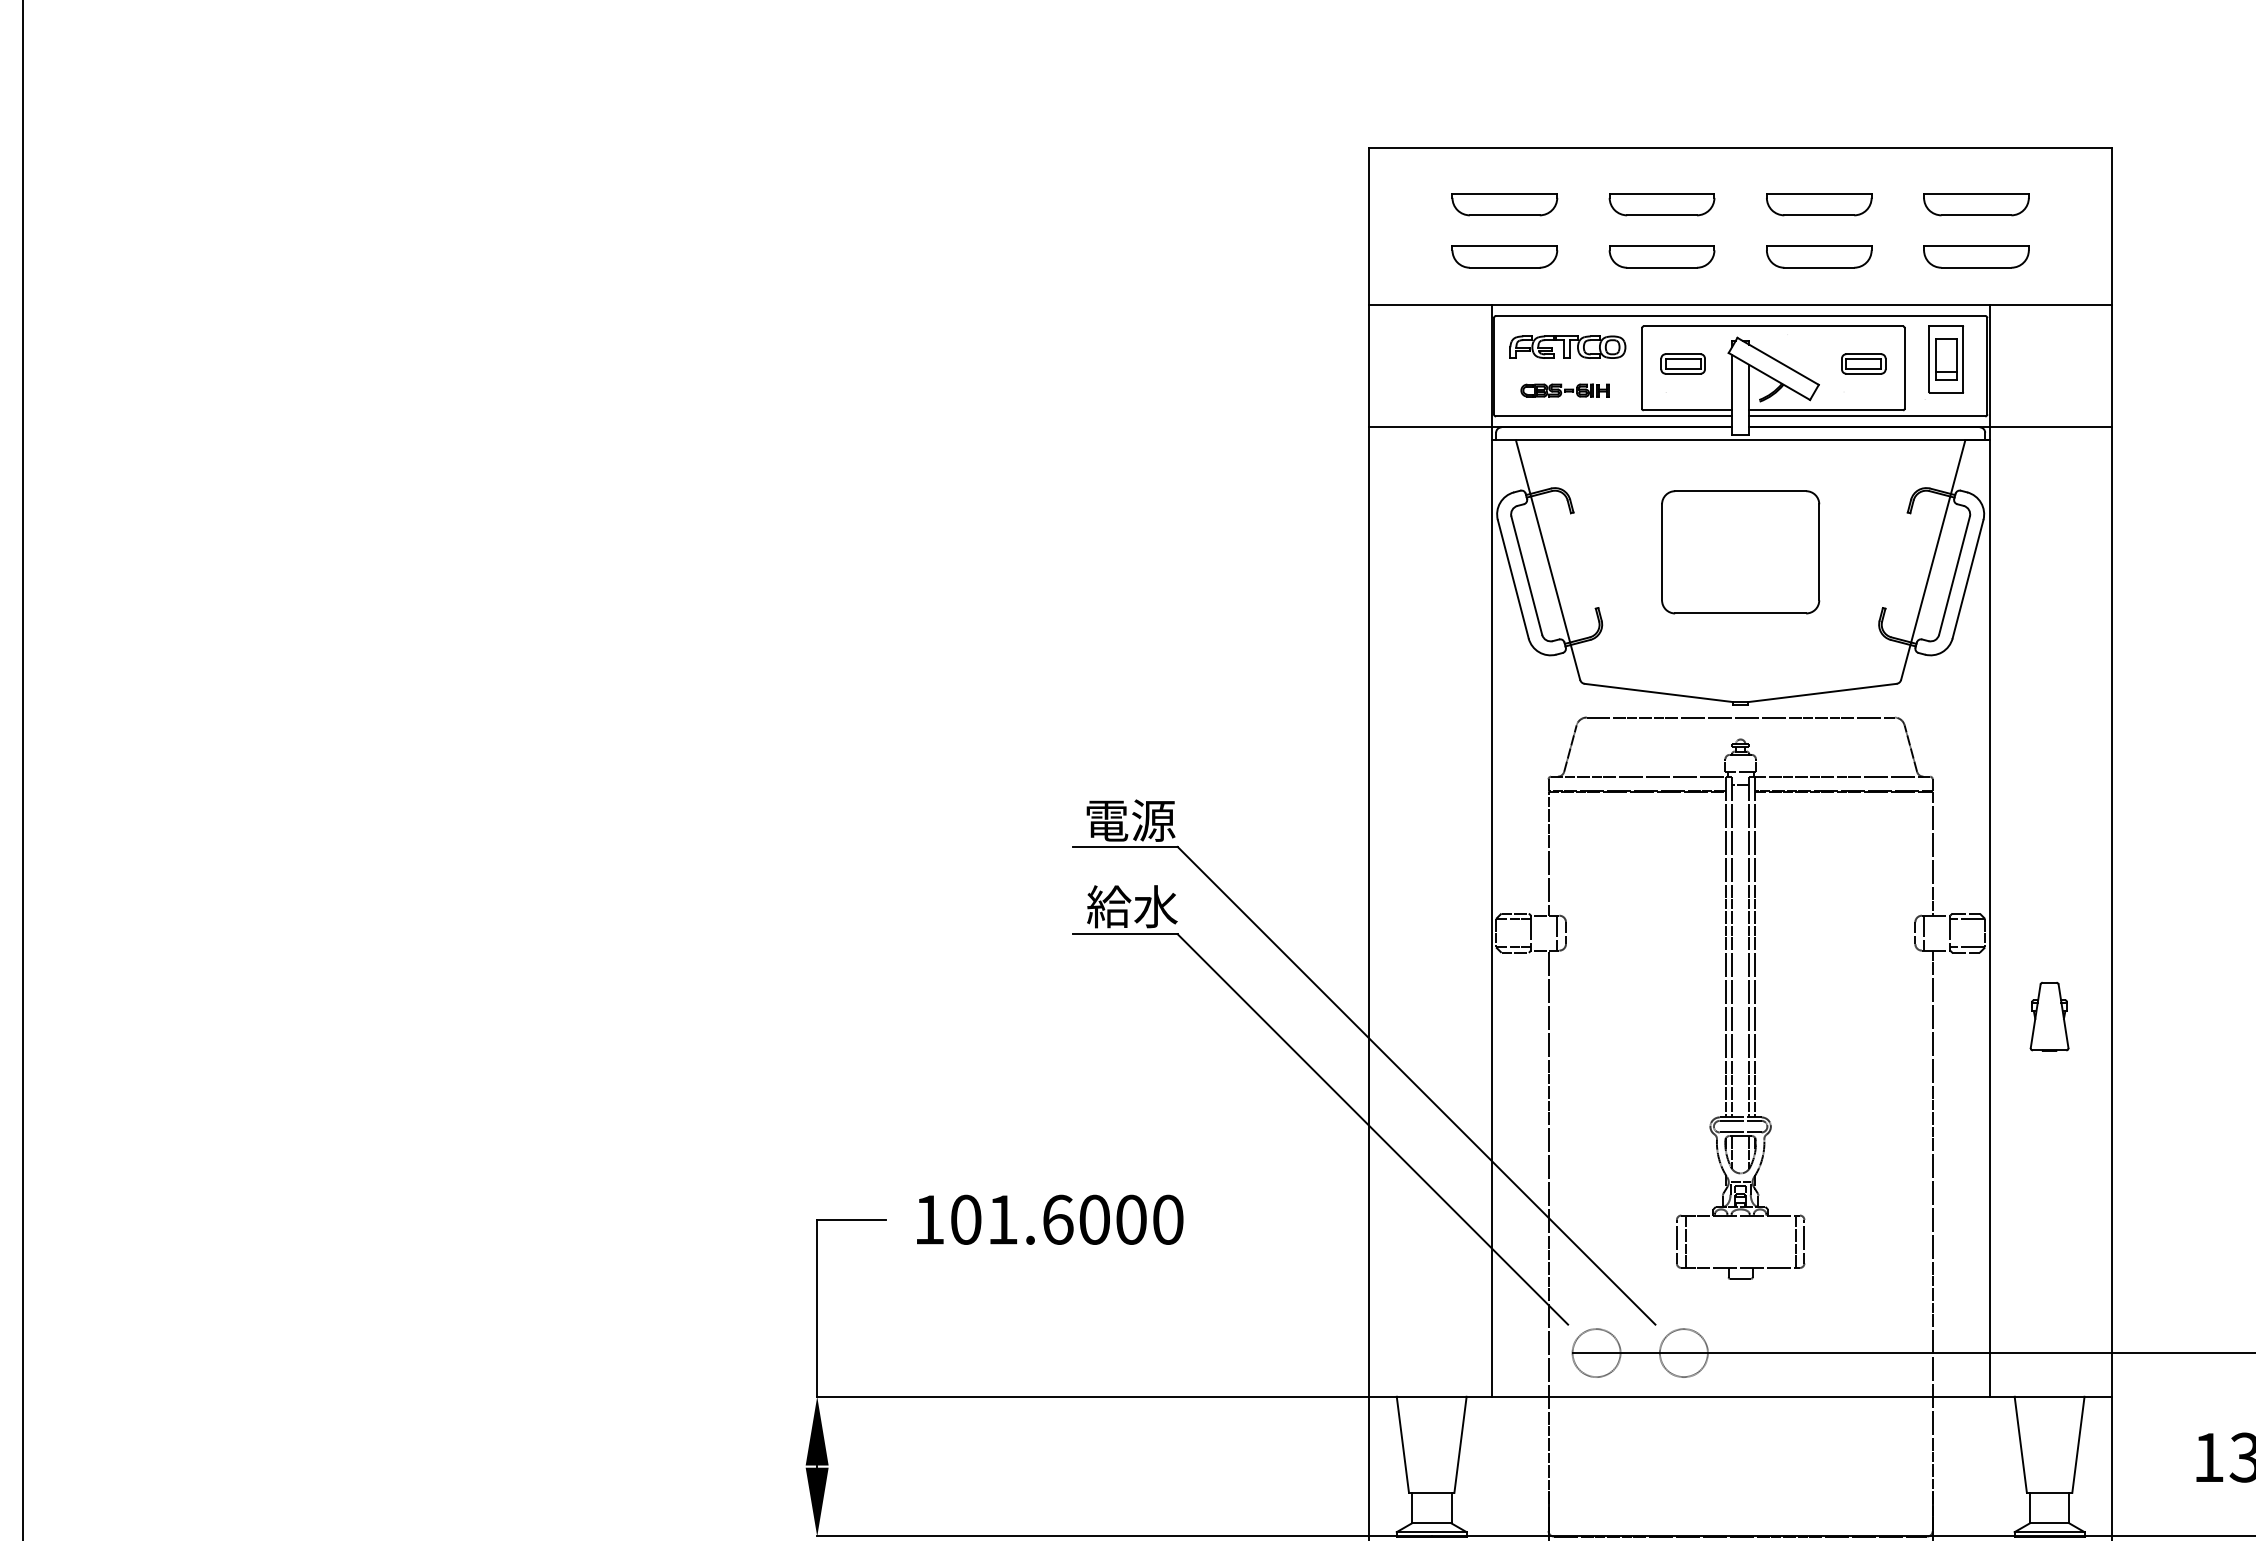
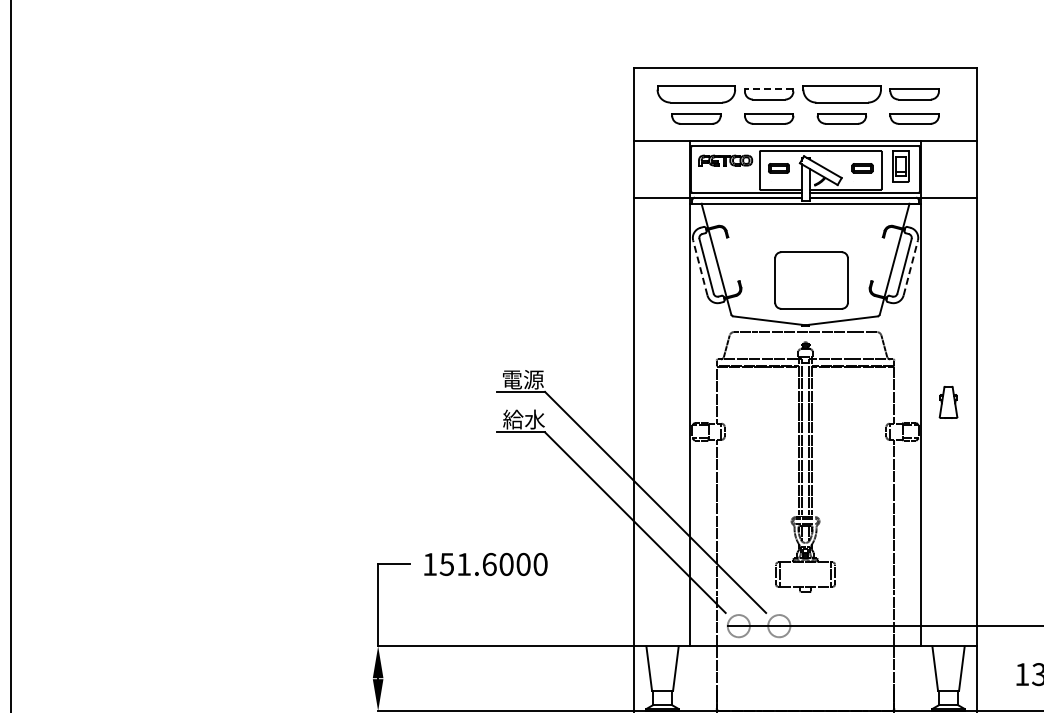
line: (1660, 193) -> (768, 89), solid -> dashed
part: (1505, 204) -> (696, 94), size x1.6
part: (1818, 204) -> (841, 94), size x1.6
part: (1565, 390) -> (724, 180), removed
part: (1740, 552) -> (811, 280), moved
line: (1513, 578) -> (700, 267), solid -> dashed
line: (1967, 578) -> (910, 267), solid -> dashed
part: (2049, 1016) -> (948, 402), moved
text: (964, 1217) -> (446, 563), 101.6000 -> 151.6000

